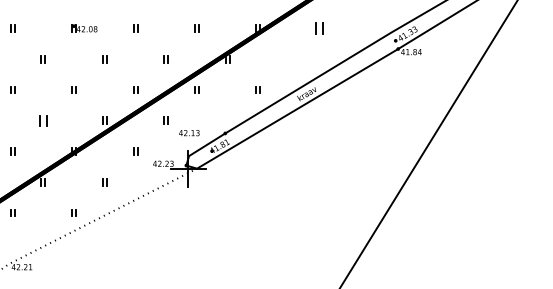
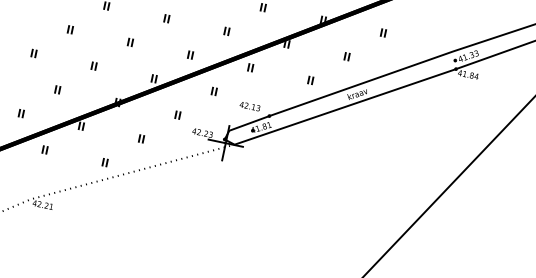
part: (319, 28) -> (383, 32), size x0.62
part: (288, 59) -> (346, 56), added
part: (42, 120) -> (93, 65), size x0.62
text: (189, 133) -> (250, 106), moved

